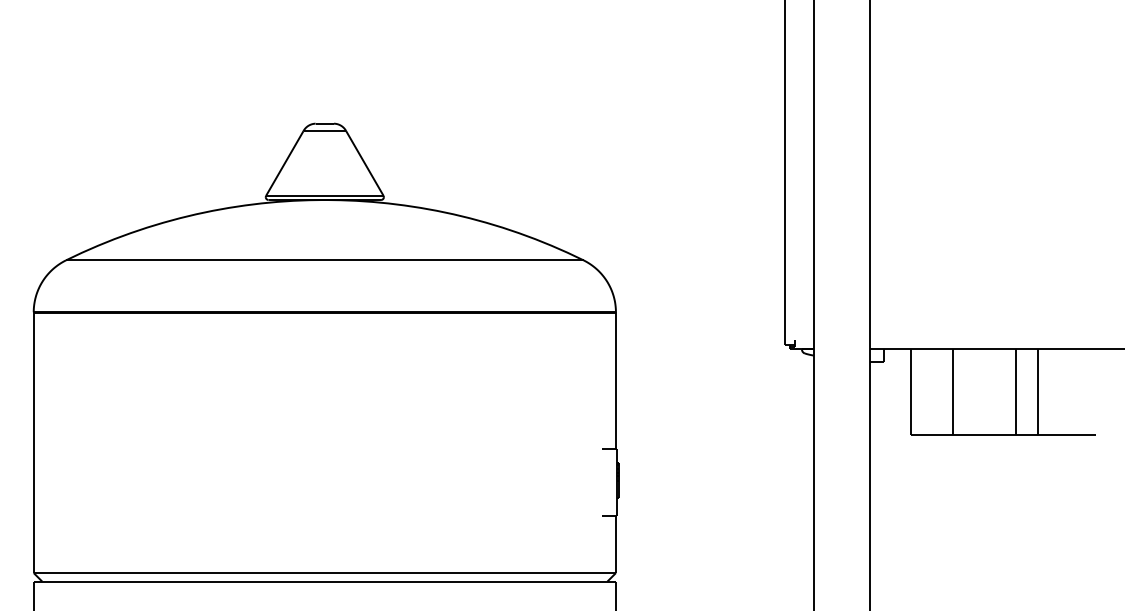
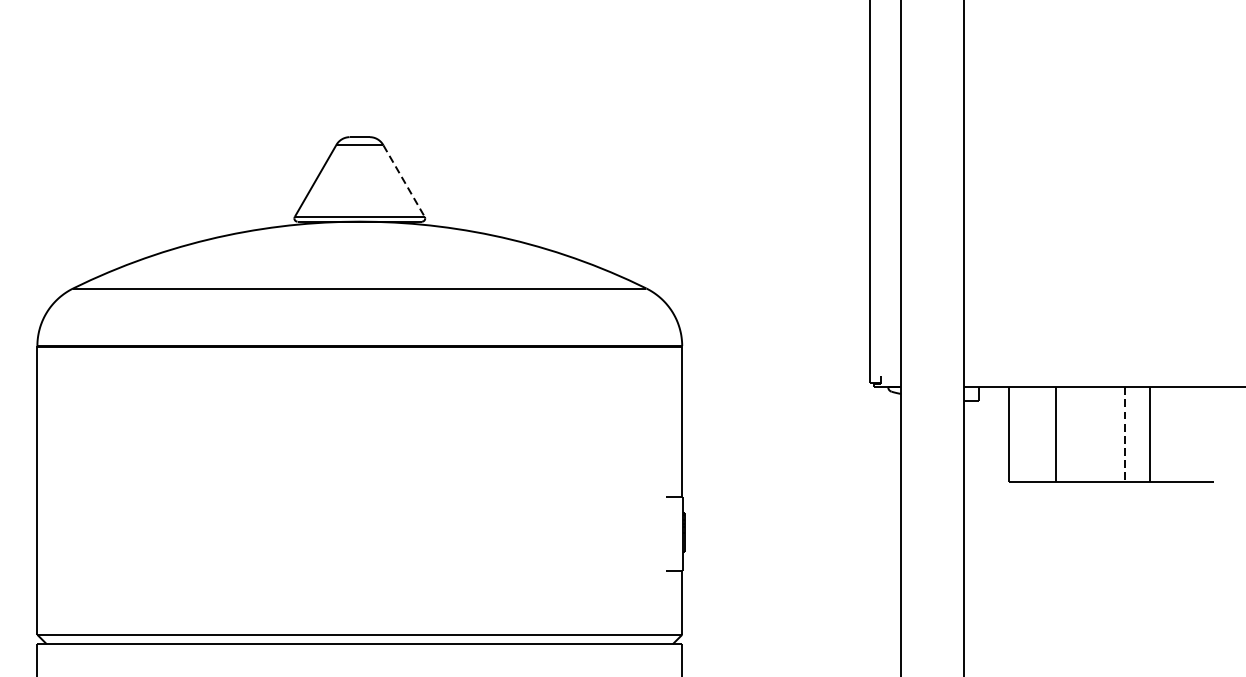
line: (365, 163) -> (404, 181), solid -> dashed
line: (1015, 392) -> (1124, 434), solid -> dashed

